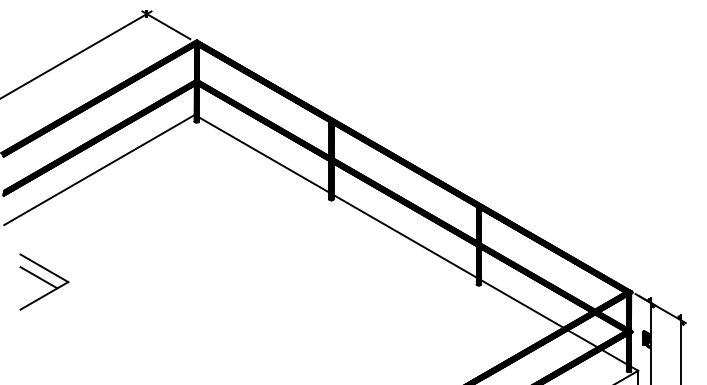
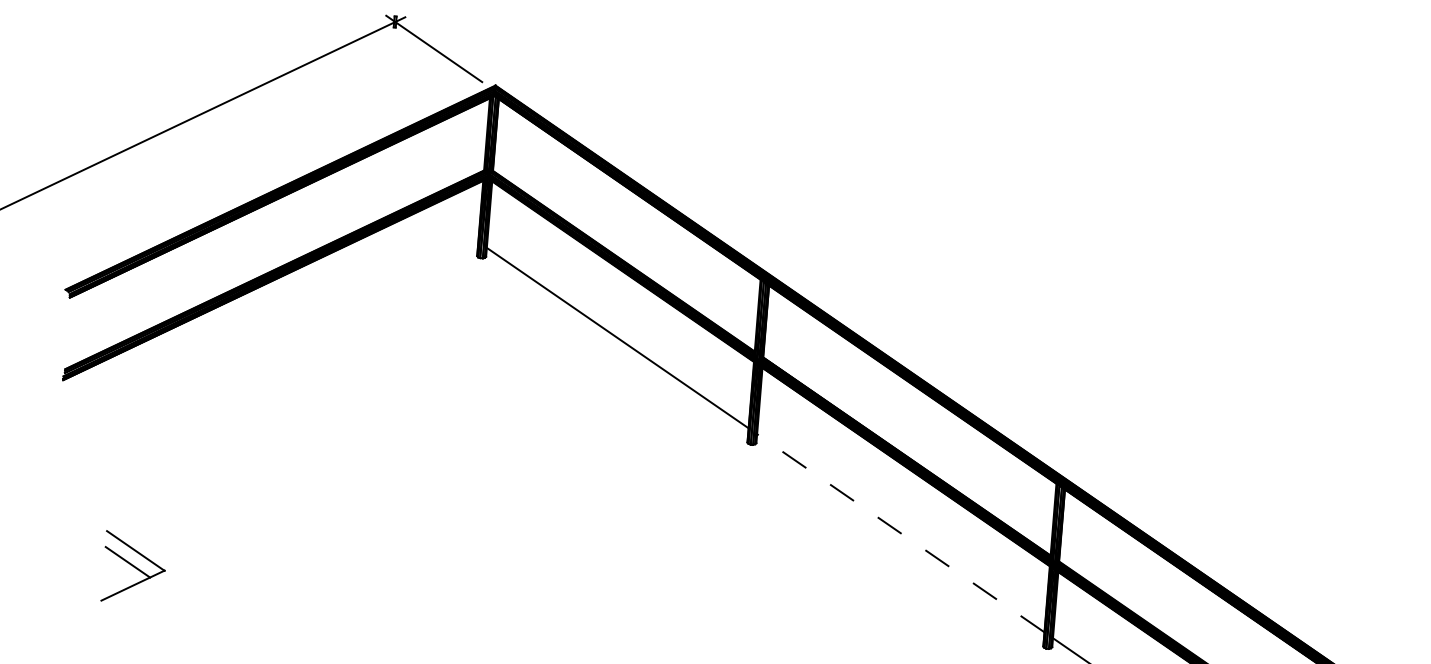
line: (99, 170) -> (268, 342), removed
line: (405, 236) -> (901, 533), solid -> dashed
part: (44, 281) -> (134, 567), size x0.6

